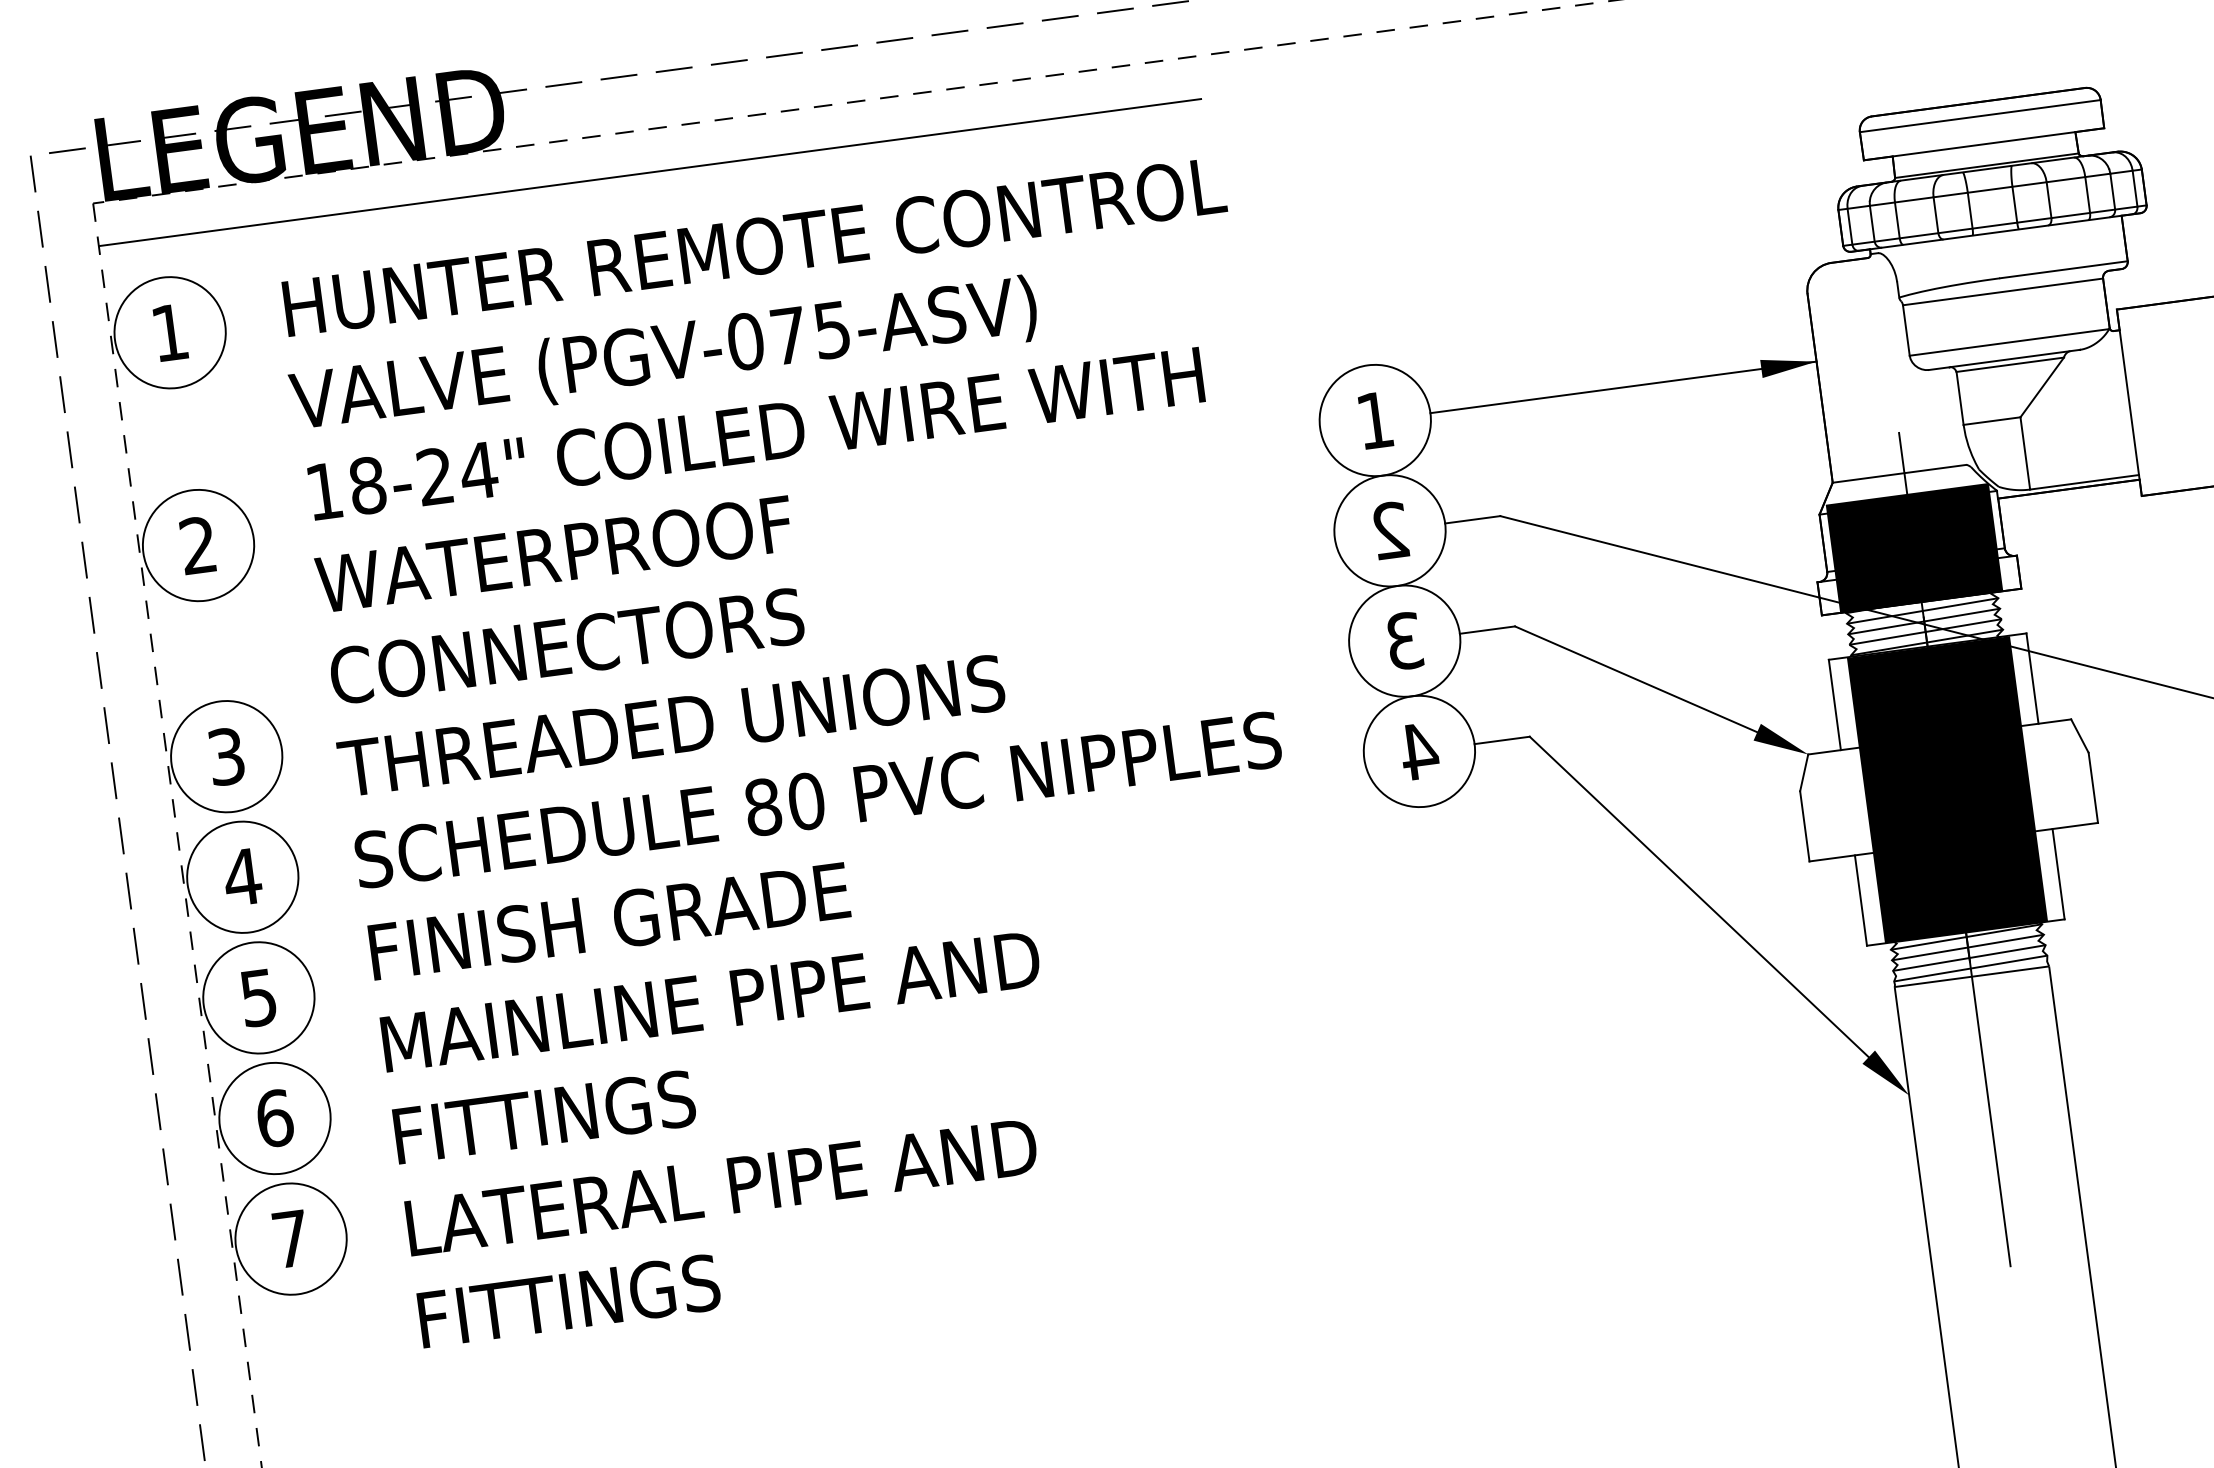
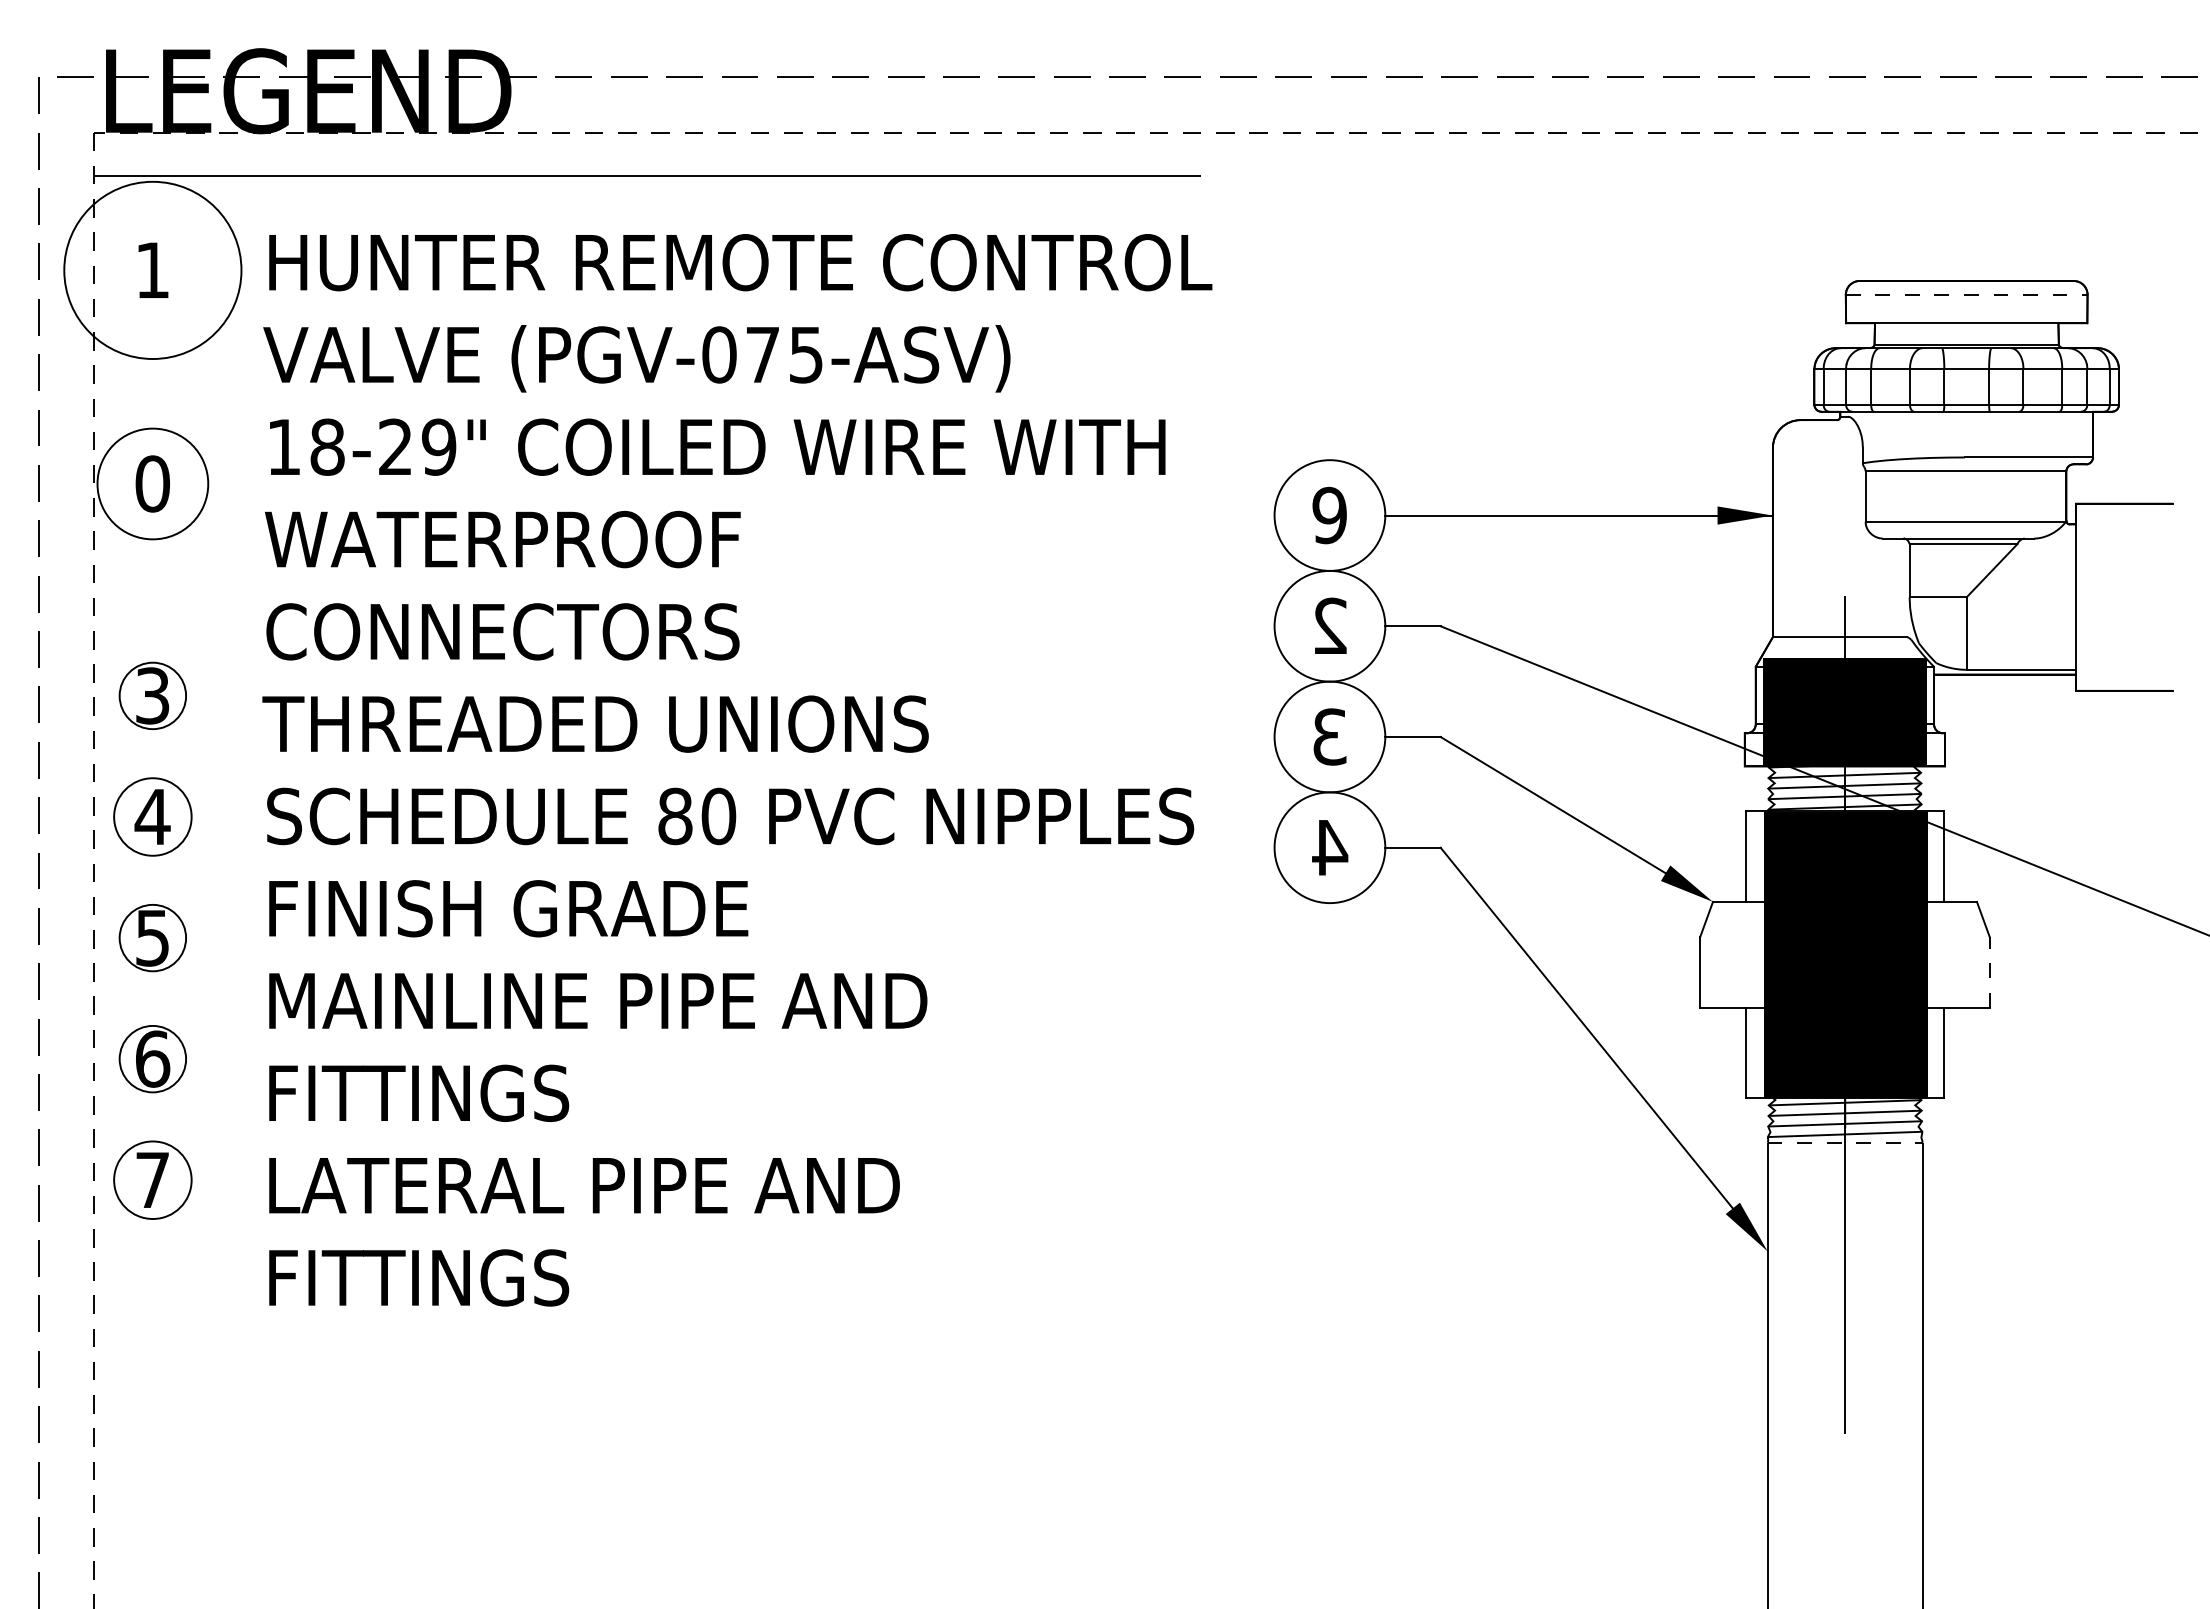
line: (1980, 115) -> (1966, 294), solid -> dashed
circle: (169, 332) -> (152, 270), size x1.6
text: (1374, 420) -> (1329, 515), 1 -> 9
text: (479, 470) -> (439, 446), 18-24" -> 18-29"
text: (198, 545) -> (152, 483), 2 -> 0
circle: (226, 756) -> (152, 695), size x0.6
line: (2092, 787) -> (1989, 971), solid -> dashed
circle: (242, 876) -> (152, 816), size x0.7
line: (1972, 976) -> (1845, 1142), solid -> dashed
circle: (258, 997) -> (152, 937), size x0.6
circle: (274, 1117) -> (152, 1058), size x0.6
circle: (290, 1238) -> (152, 1179), size x0.7

